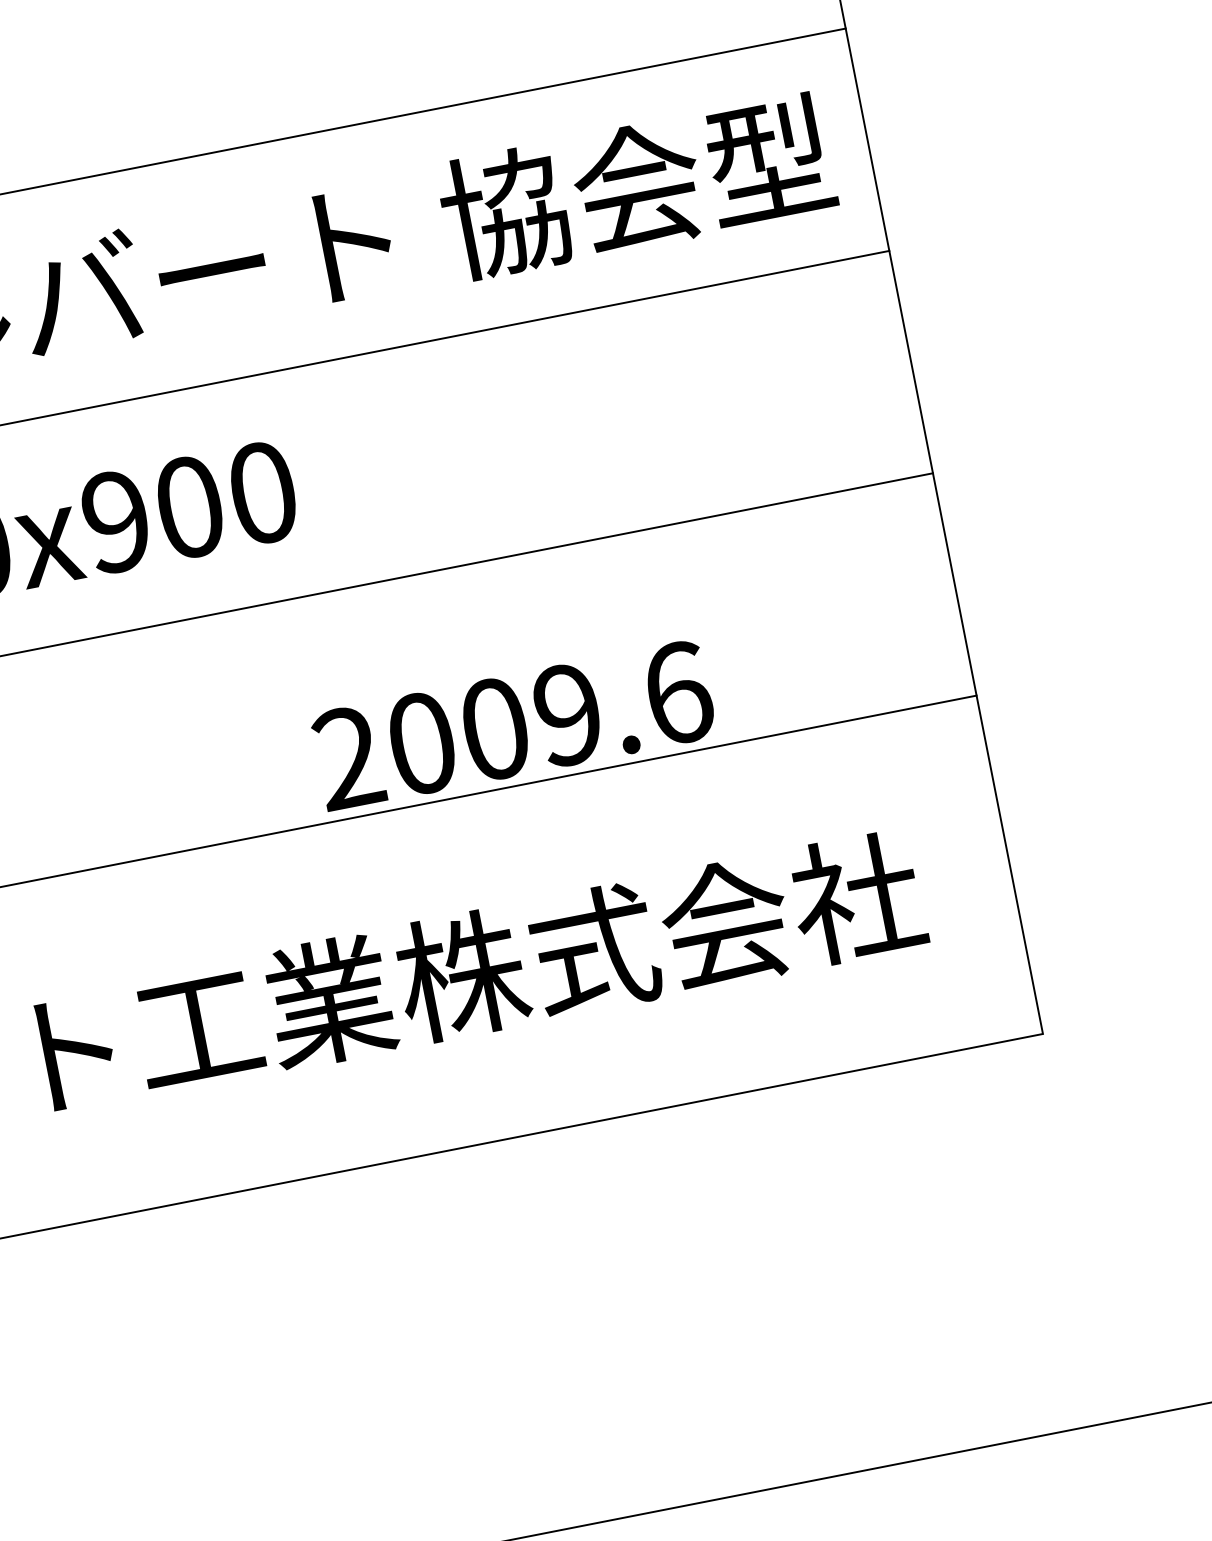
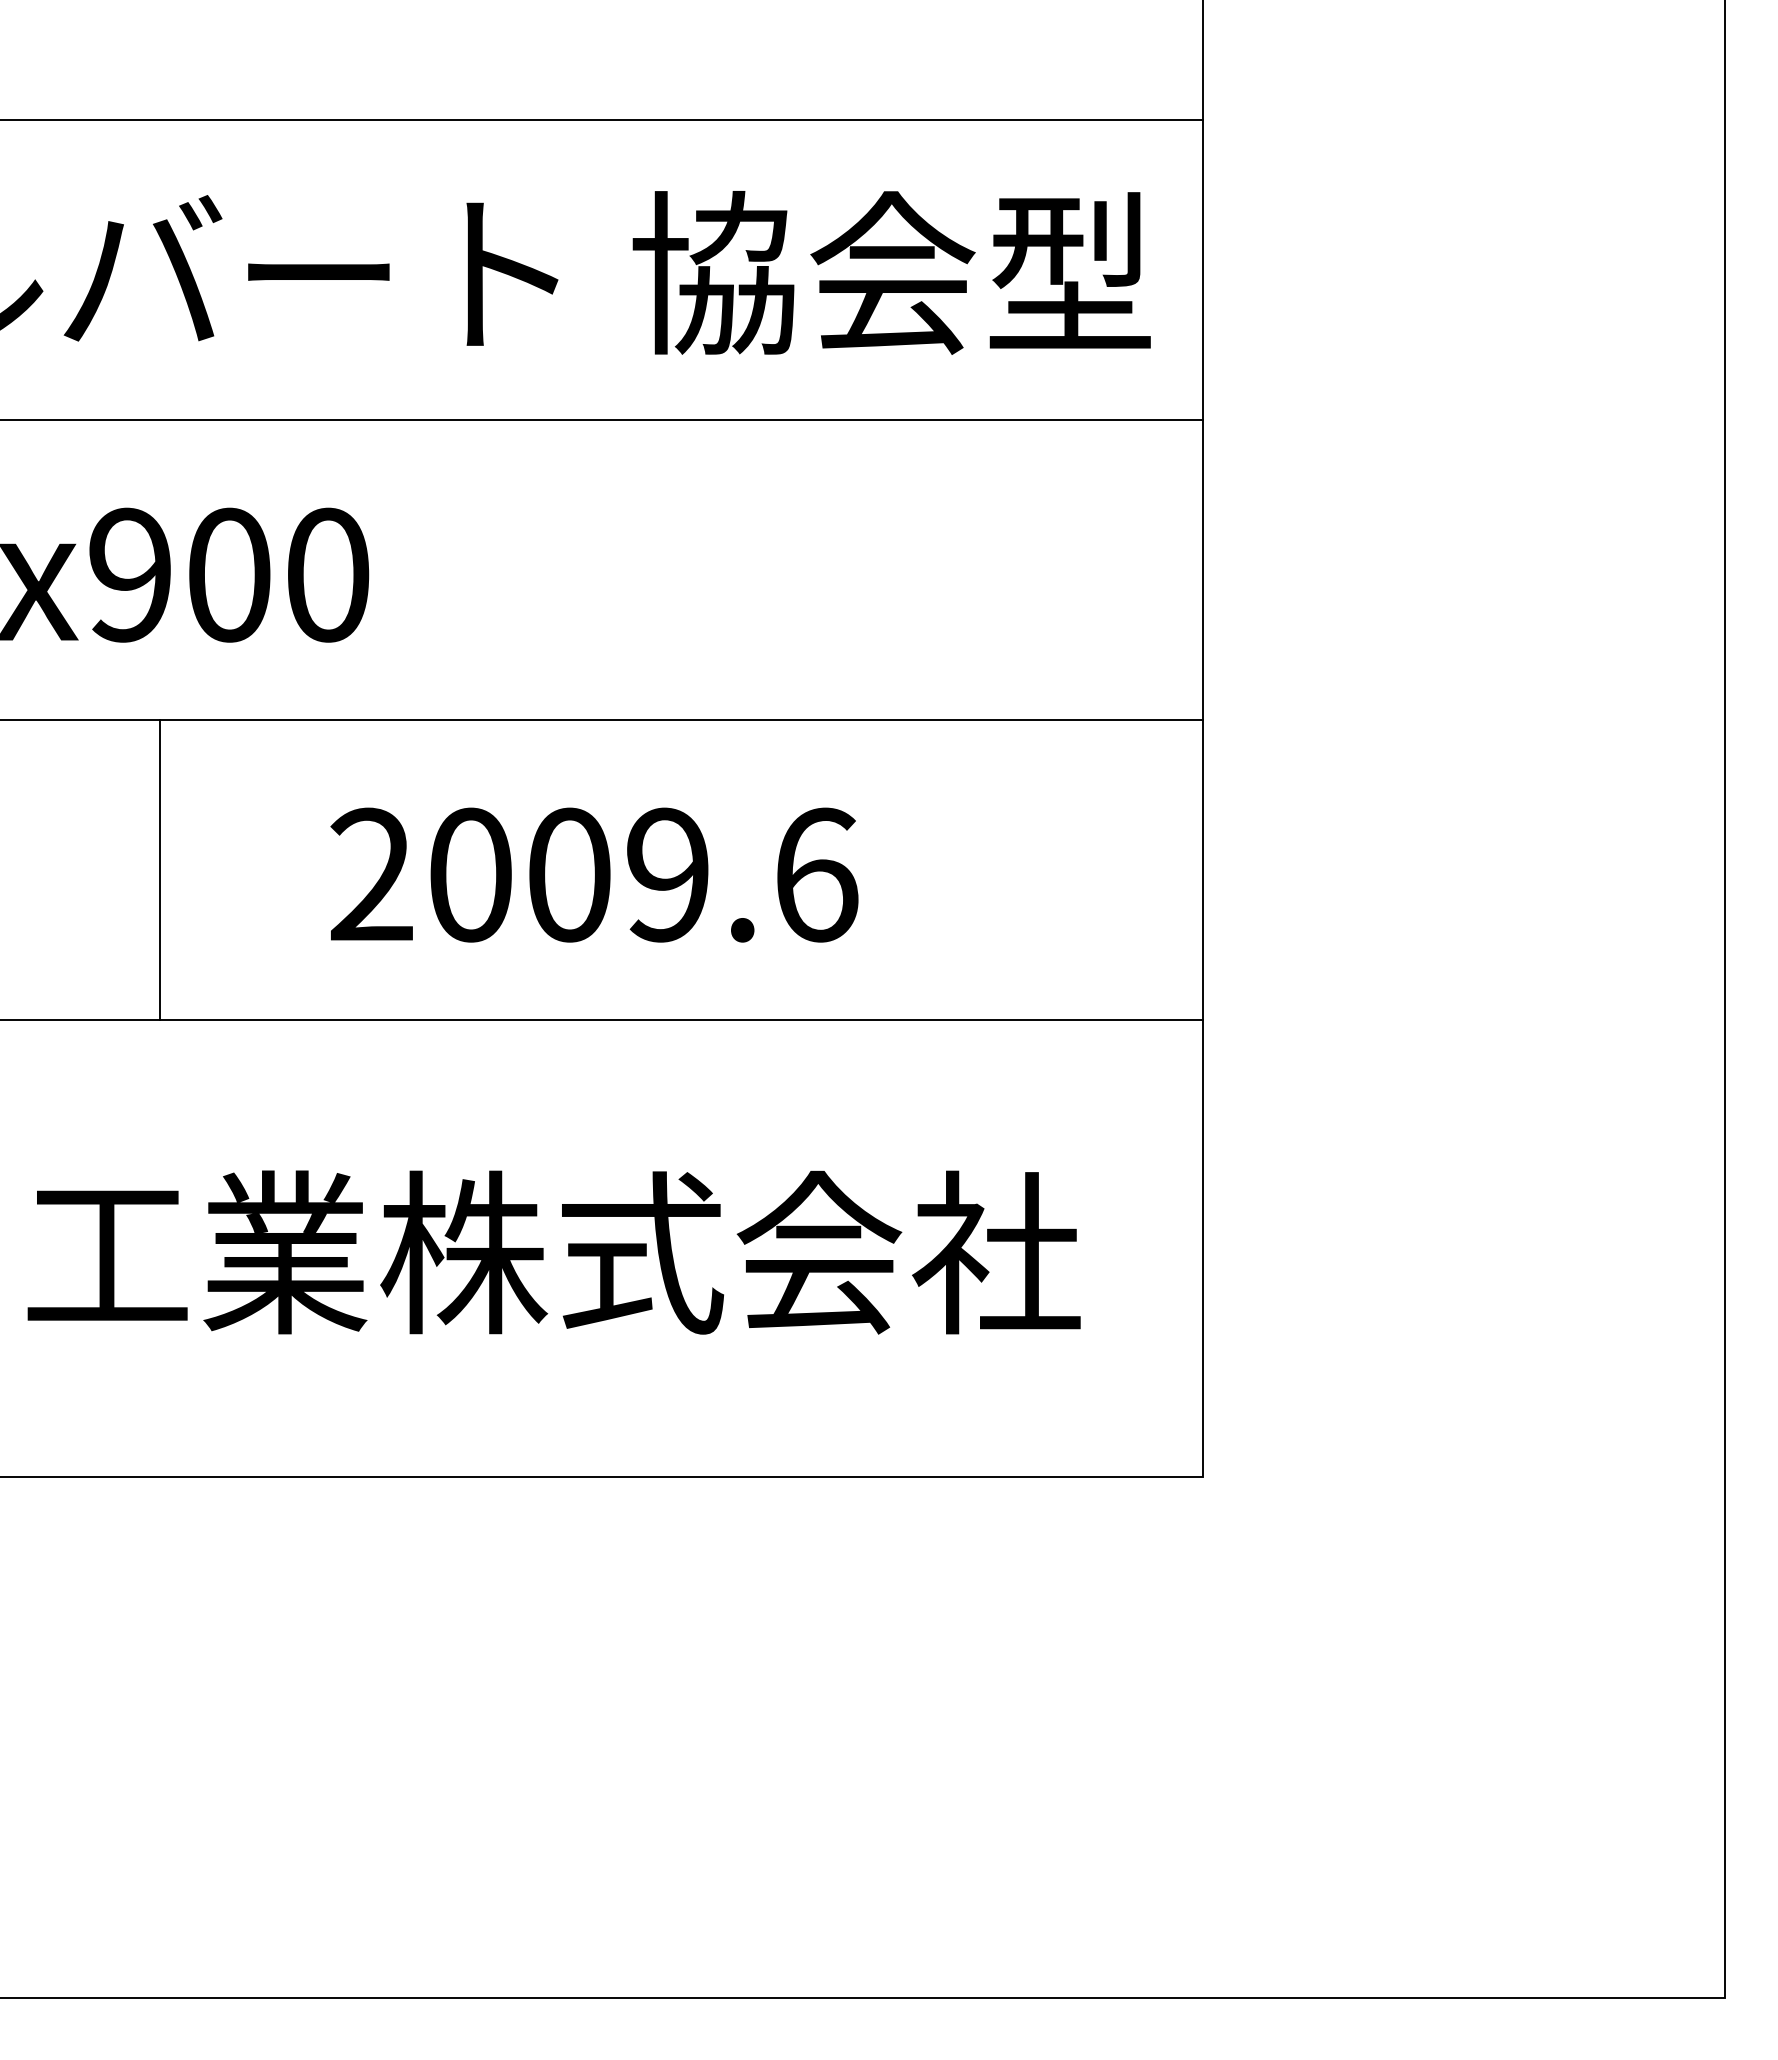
text: (513, 725) -> (594, 874), moved
line: (181, 736) -> (160, 870), added

